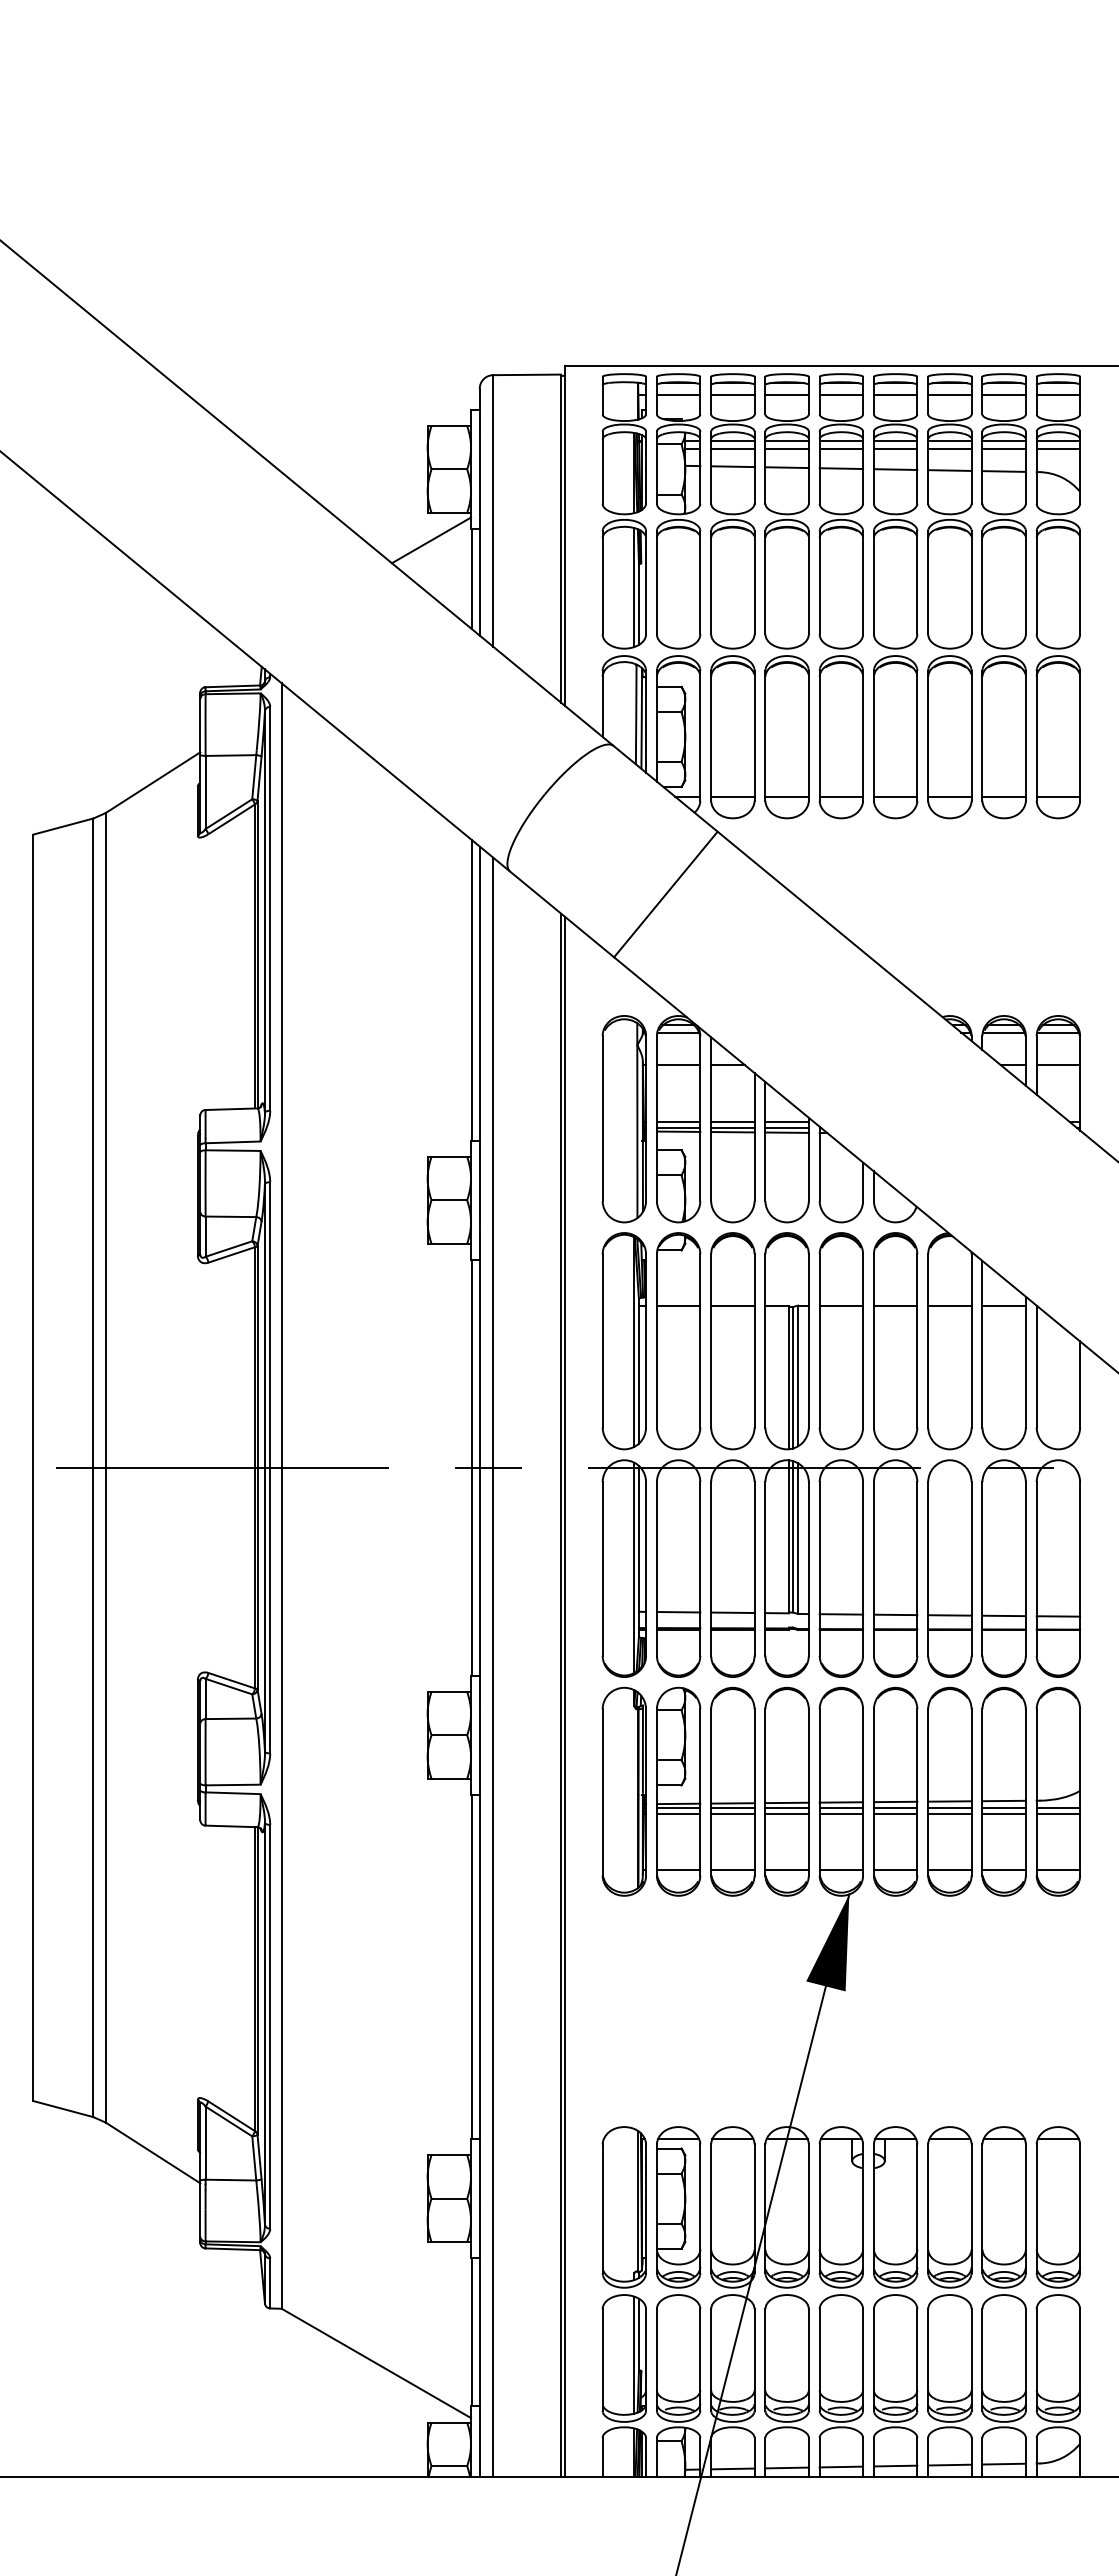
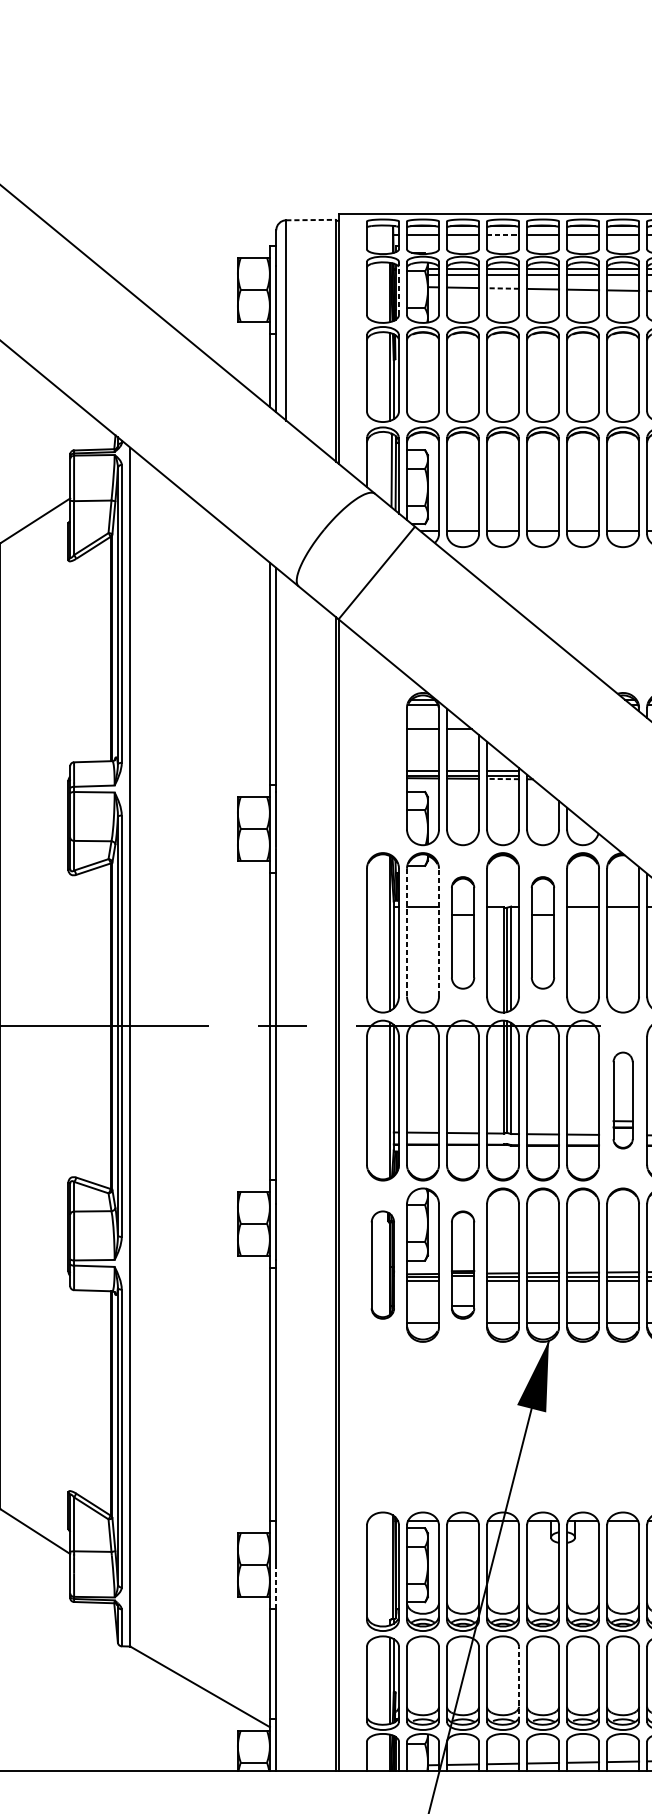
line: (527, 374) -> (311, 219), solid -> dashed
line: (787, 394) -> (503, 234), solid -> dashed
line: (646, 467) -> (399, 288), solid -> dashed
line: (787, 467) -> (503, 288), solid -> dashed
line: (431, 540) -> (240, 342), removed
line: (665, 894) -> (376, 573), moved
part: (623, 1119) -> (382, 769), removed
line: (787, 1132) -> (503, 778), solid -> dashed
line: (656, 1340) -> (406, 932), solid -> dashed
line: (700, 1340) -> (439, 932), solid -> dashed
part: (732, 1341) -> (462, 933), size x0.7
part: (840, 1341) -> (542, 933), size x0.7
part: (949, 1568) -> (622, 1100), size x0.6
line: (493, 1666) -> (286, 1172), removed
part: (623, 1791) -> (382, 1264), size x0.7
part: (732, 1791) -> (462, 1264), size x0.7
line: (479, 2229) -> (276, 1588), solid -> dashed
line: (808, 2360) -> (518, 1684), solid -> dashed

